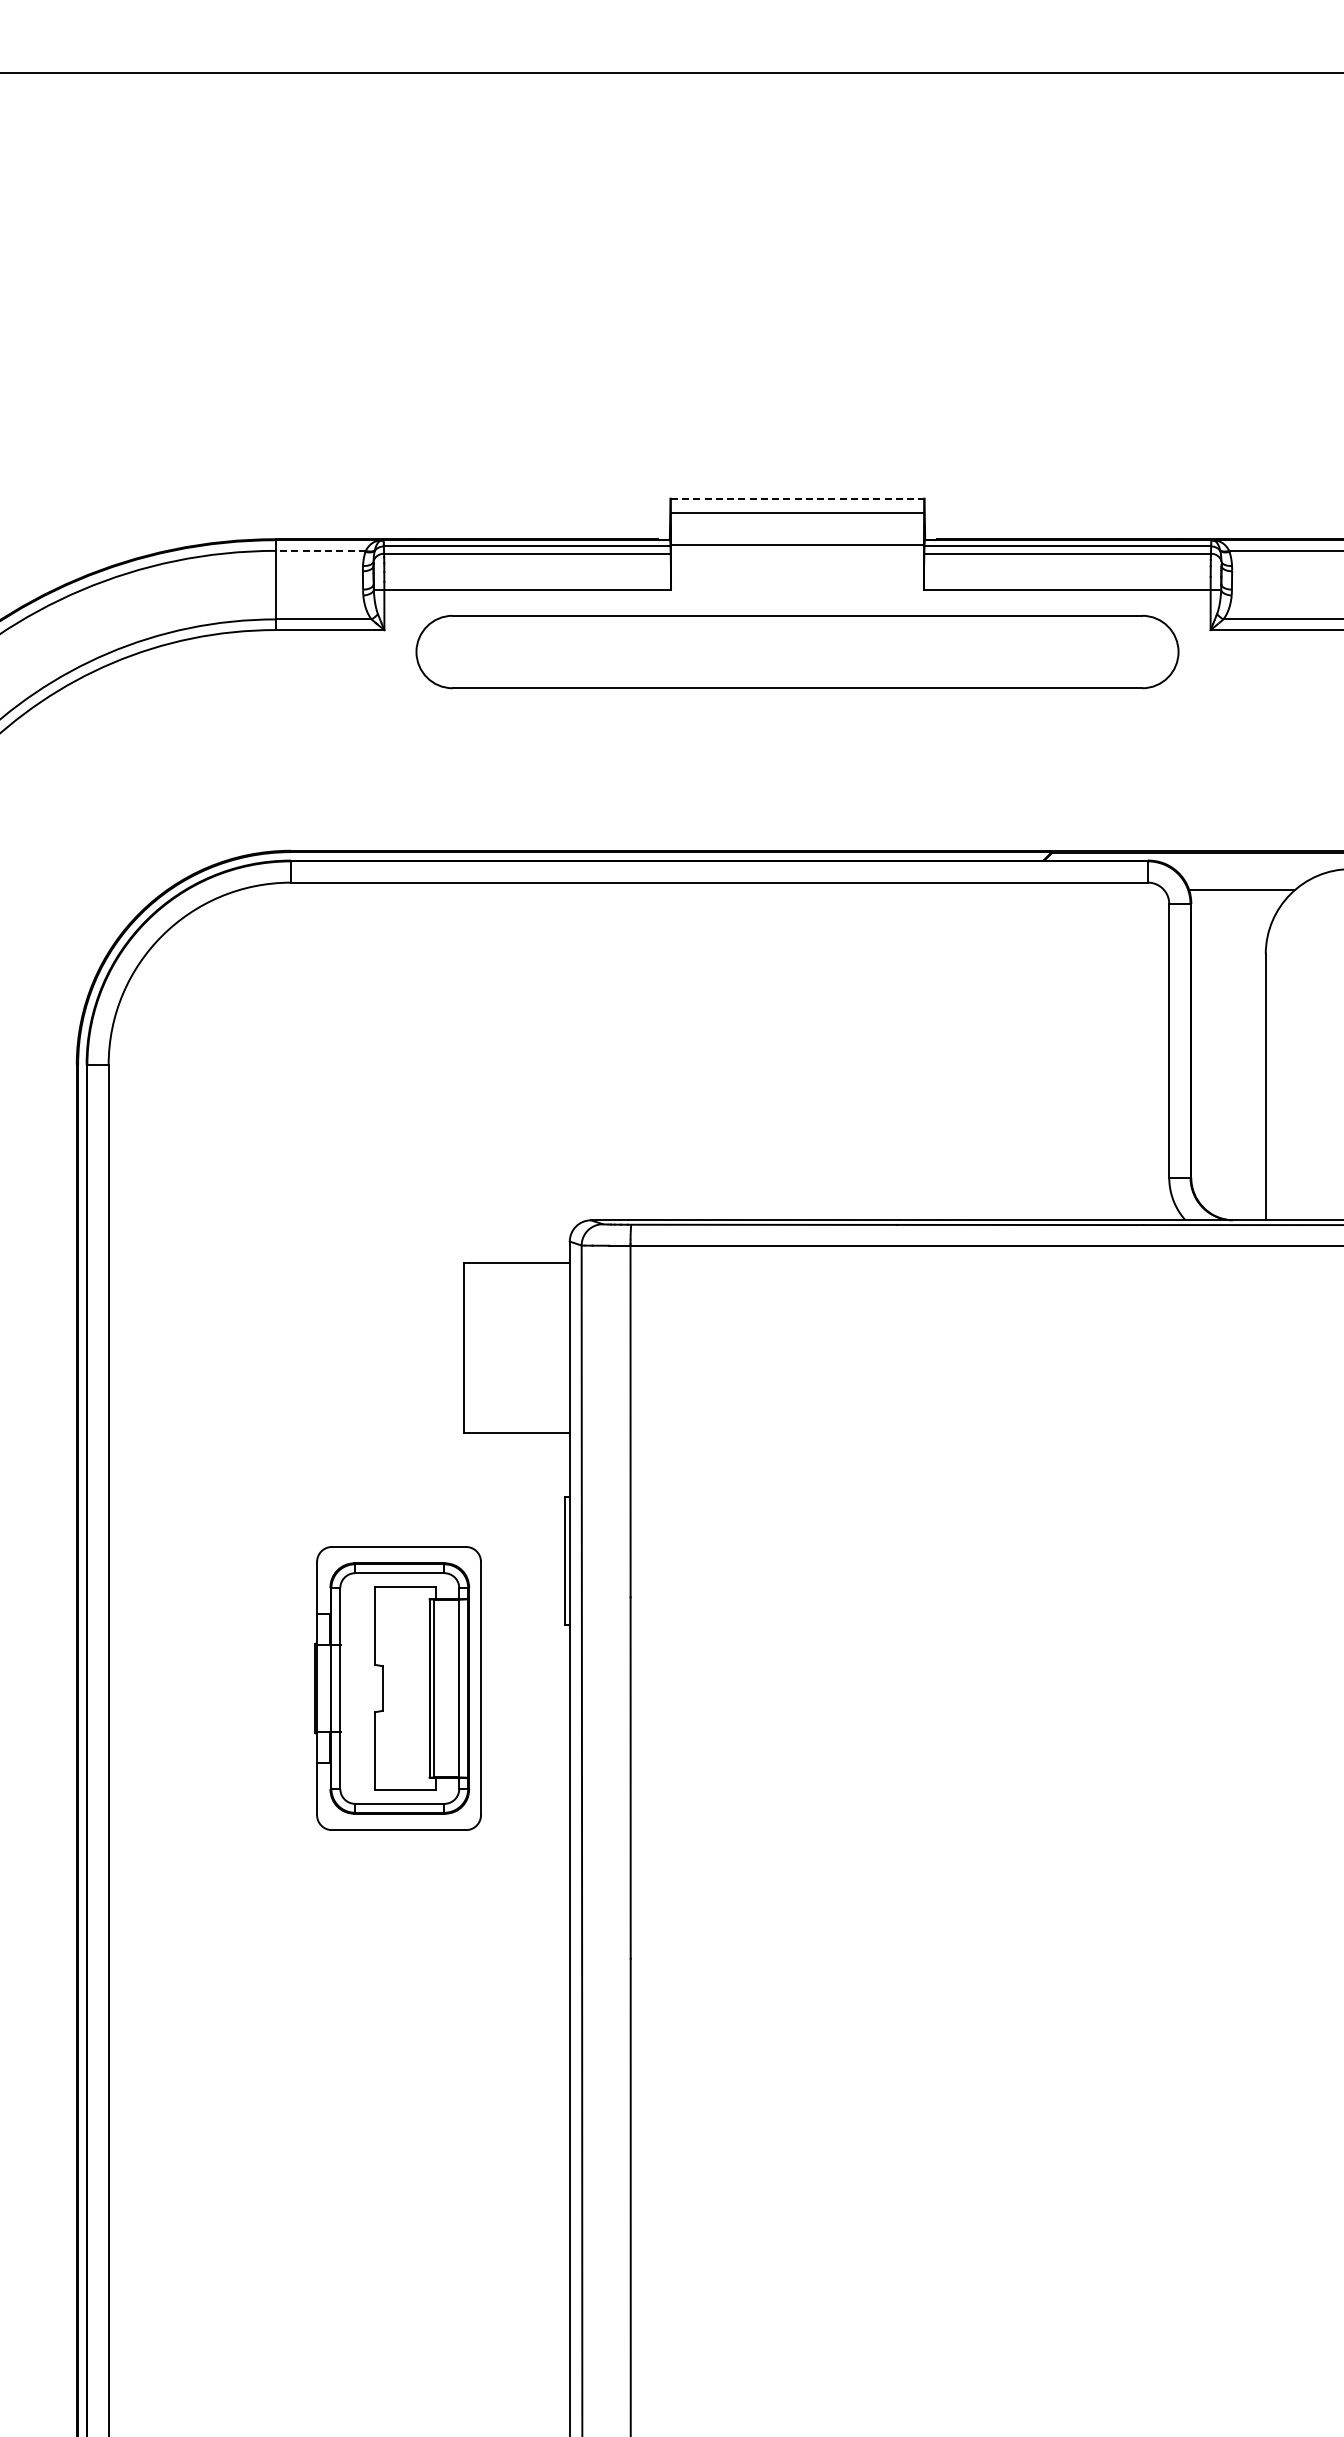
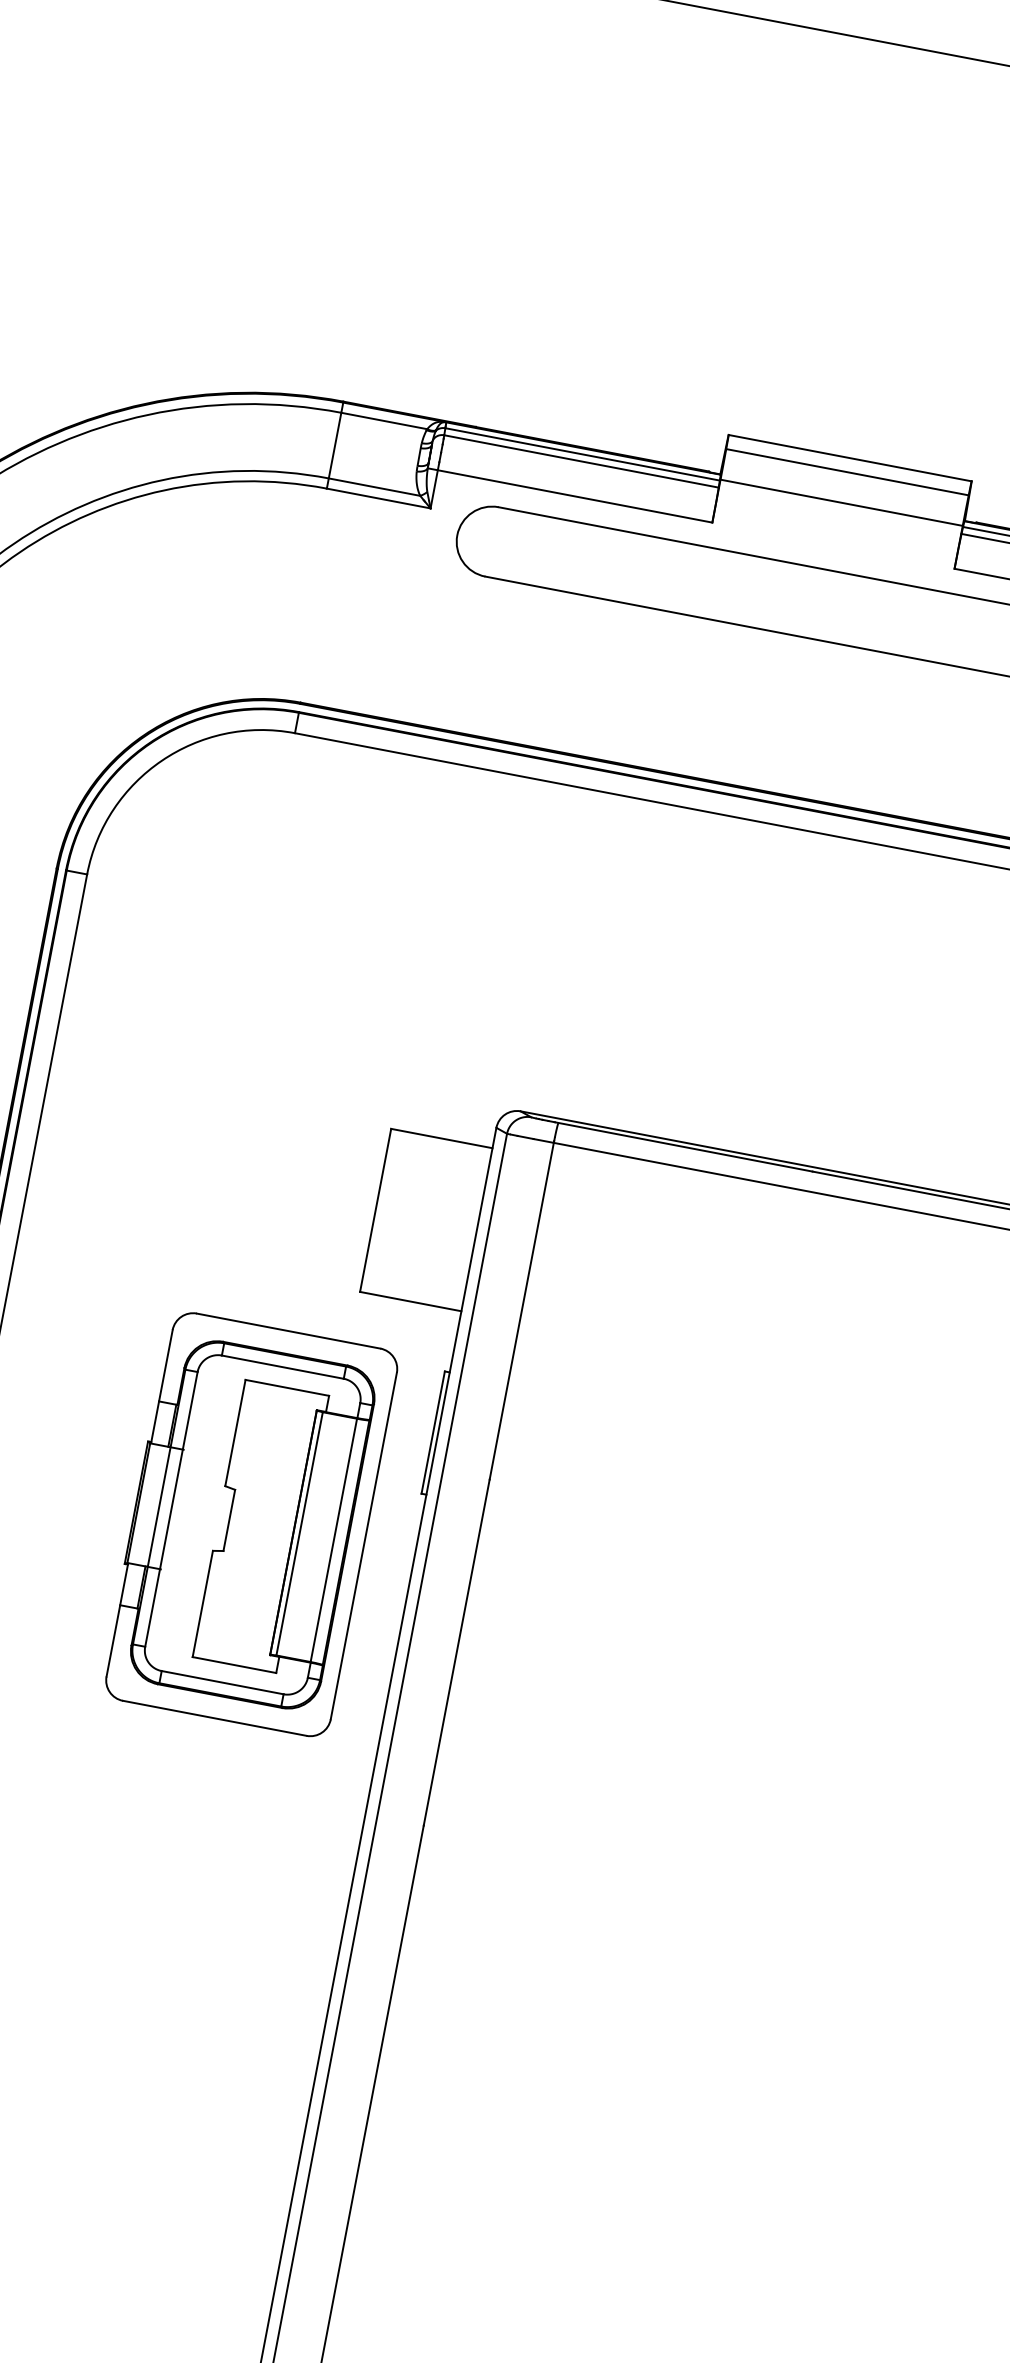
line: (797, 498) -> (850, 457), dashed -> solid
line: (320, 550) -> (383, 420), dashed -> solid
part: (397, 1688) -> (249, 1524), size x1.43

